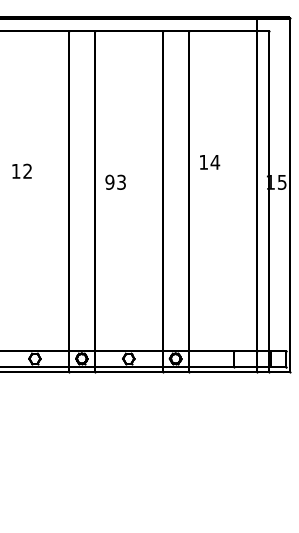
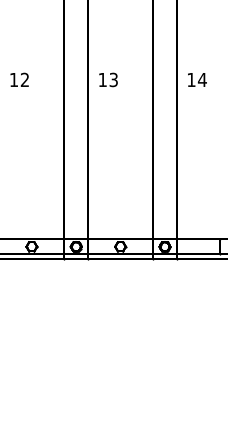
text: (210, 162) -> (197, 80), moved
text: (21, 170) -> (19, 79), moved
text: (109, 181) -> (102, 79), 93 -> 13

